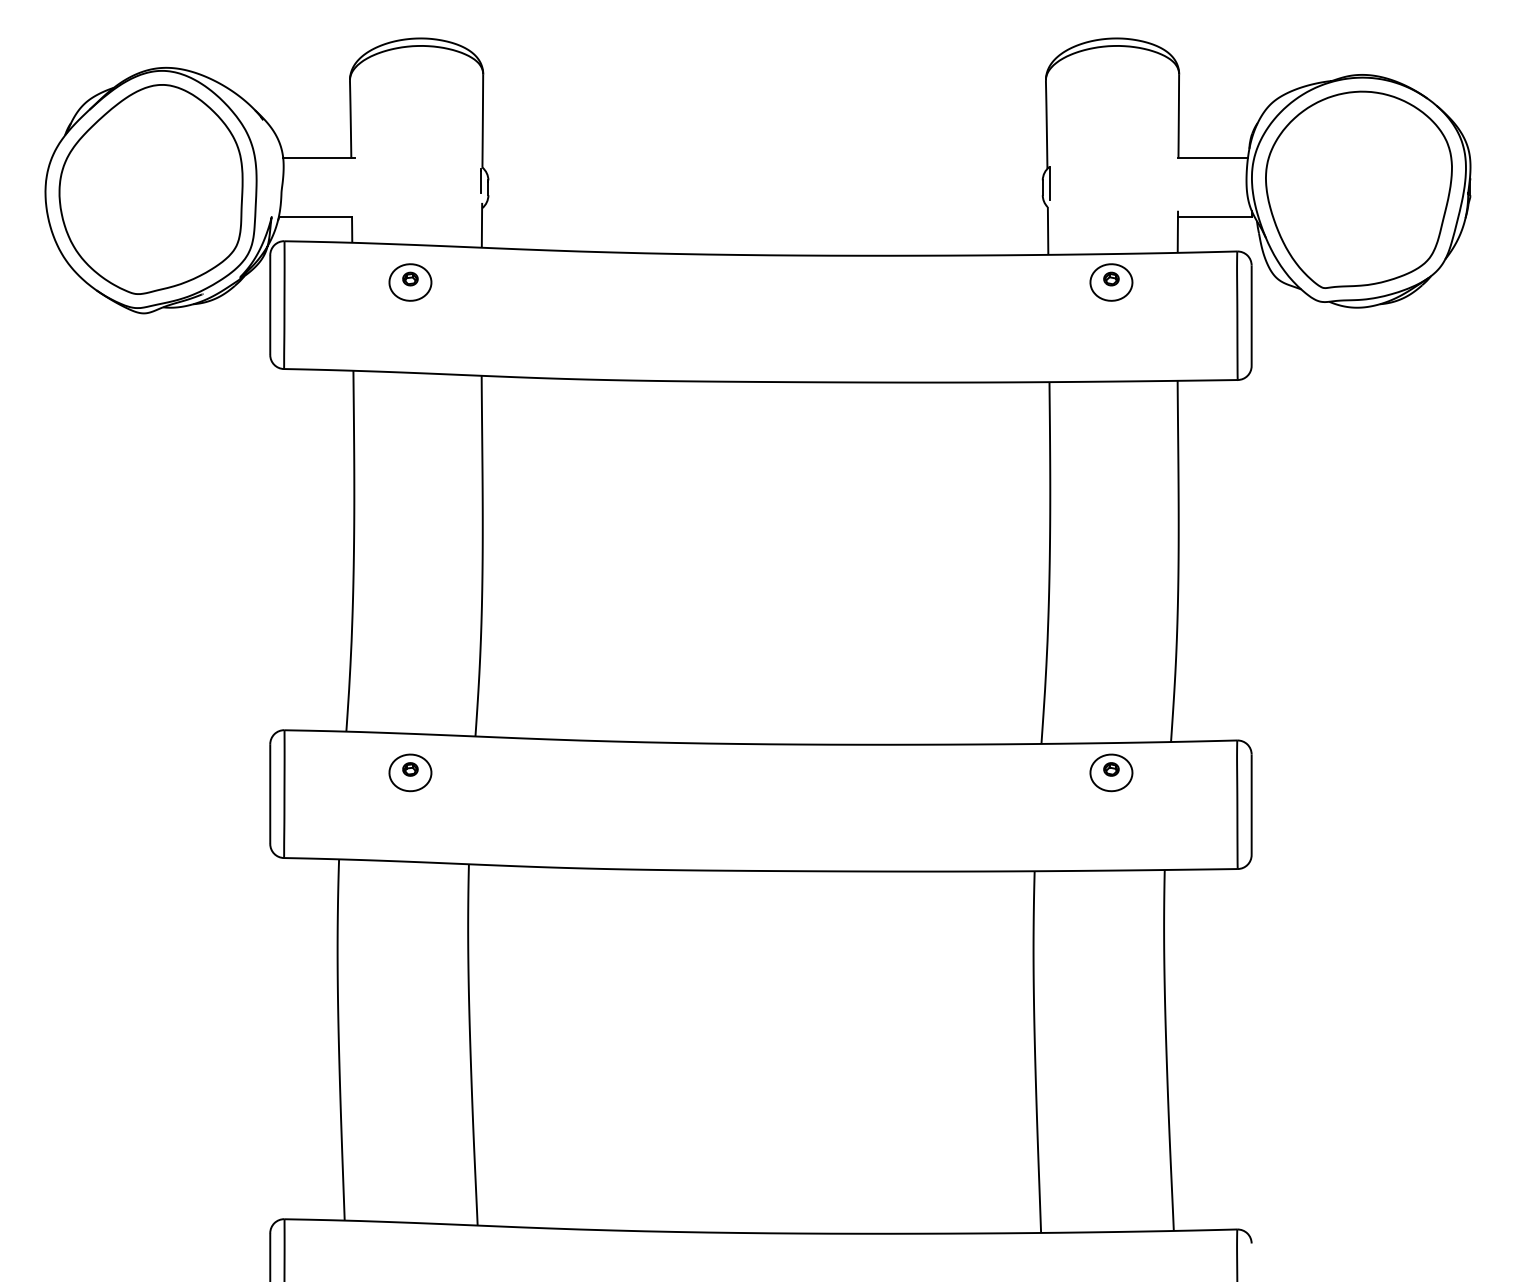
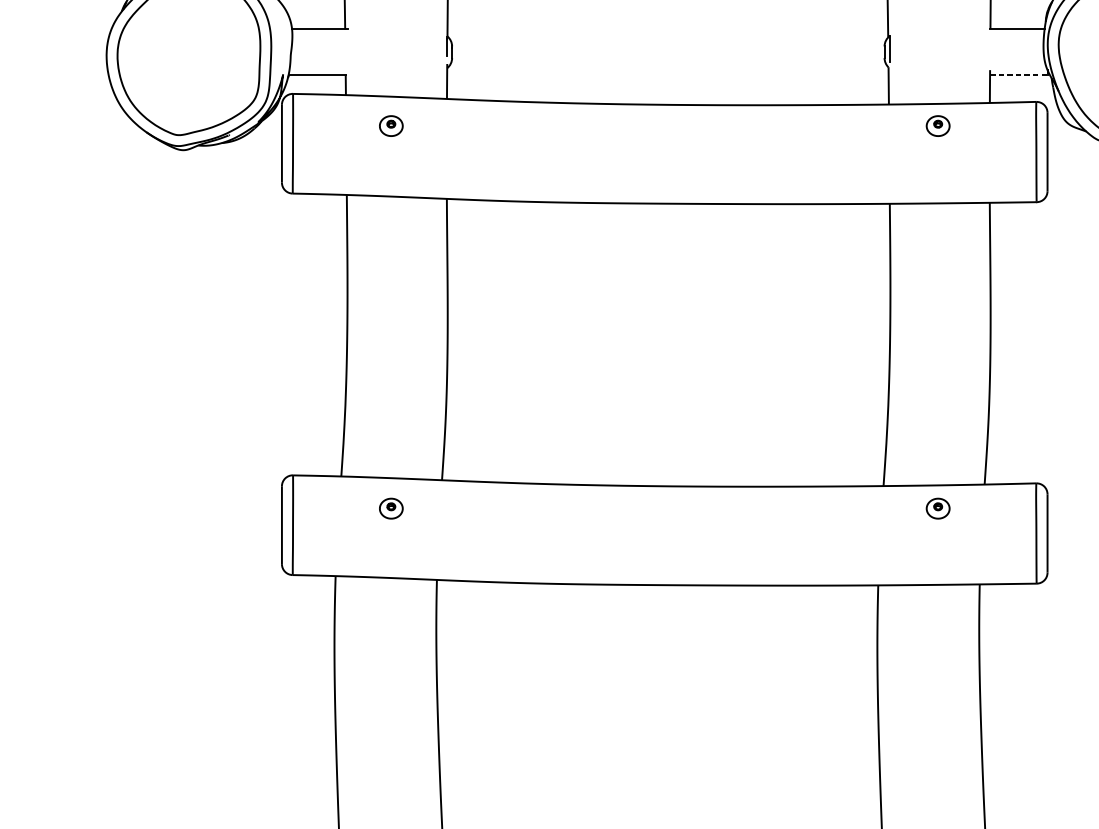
line: (1214, 217) -> (1018, 75), solid -> dashed
part: (410, 282) -> (391, 126), size x0.7
part: (1111, 282) -> (938, 126), size x0.7
part: (410, 772) -> (391, 508), size x0.7
part: (1111, 772) -> (938, 508), size x0.7

